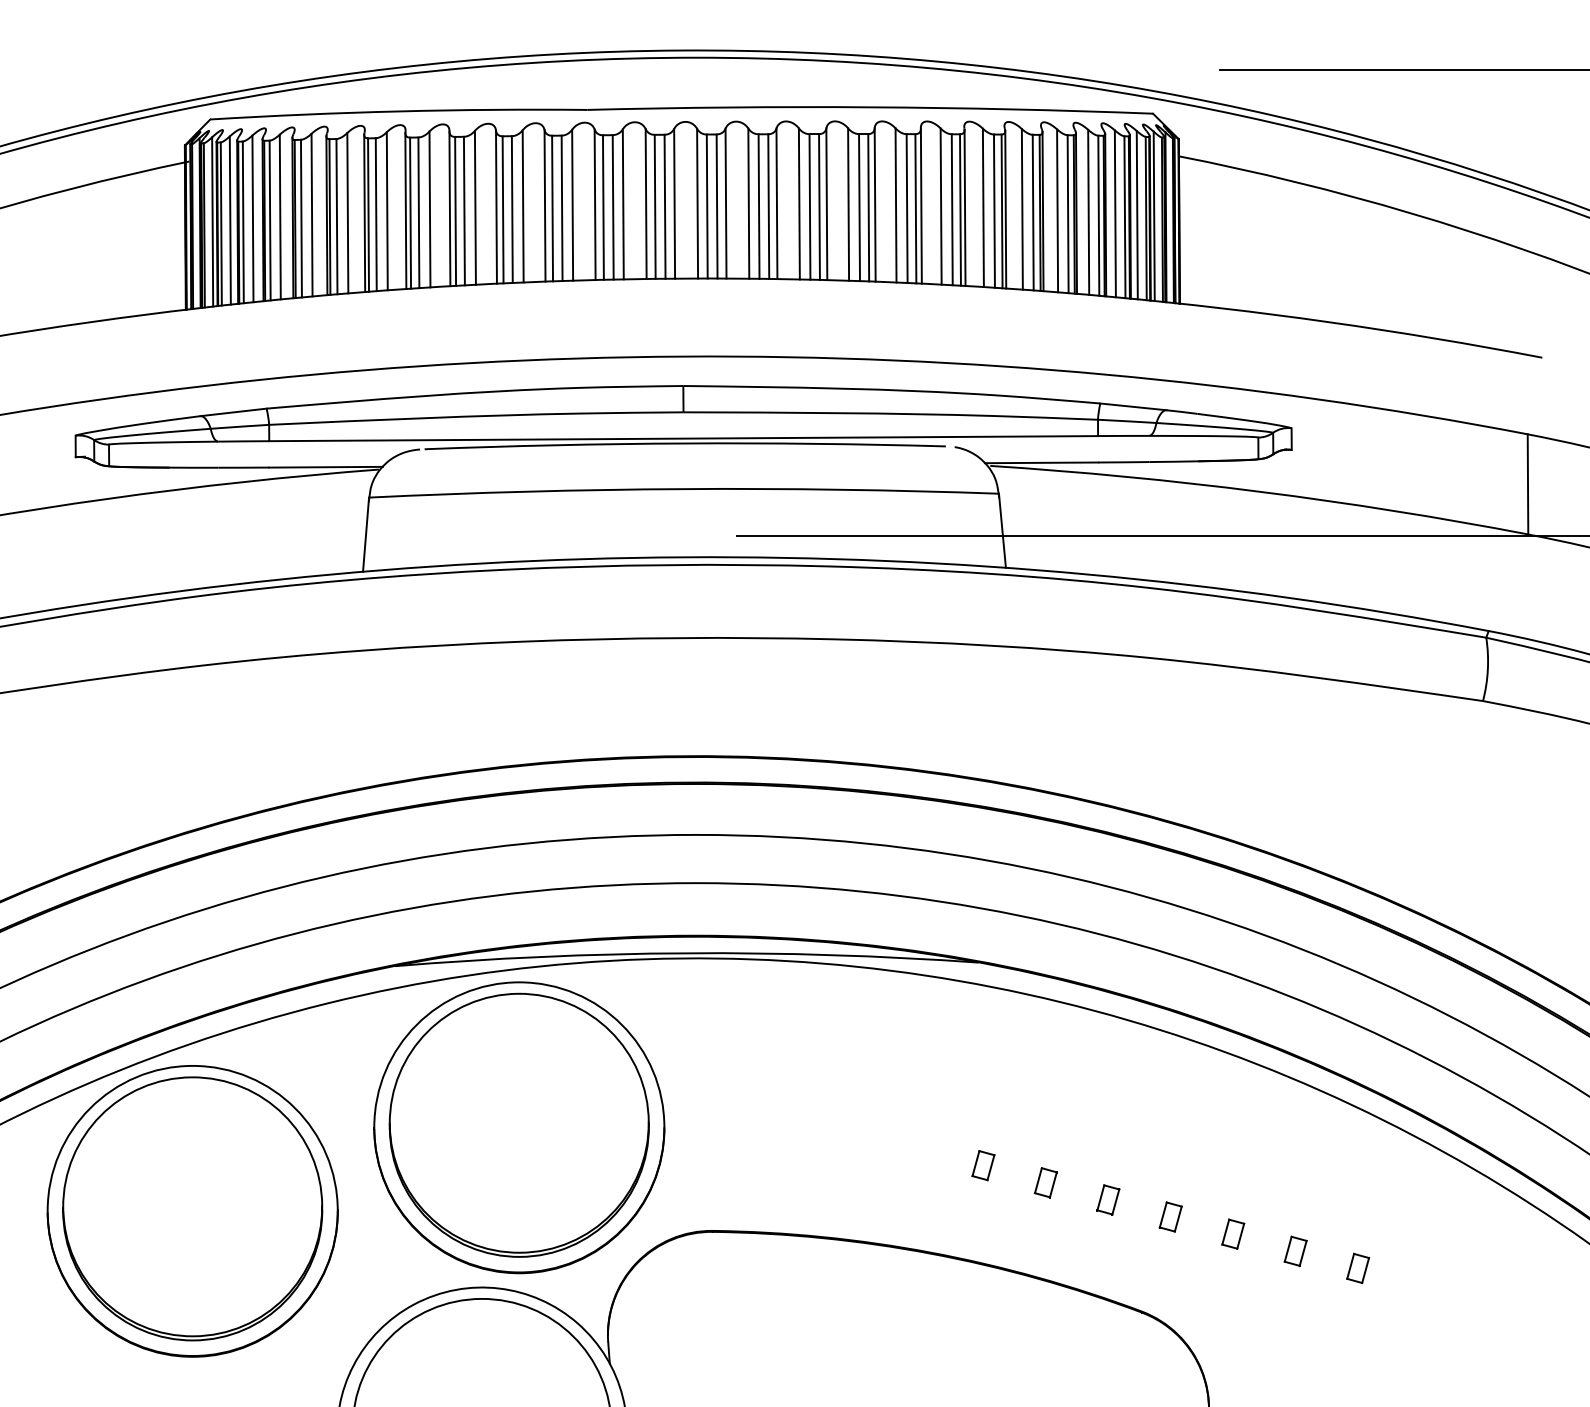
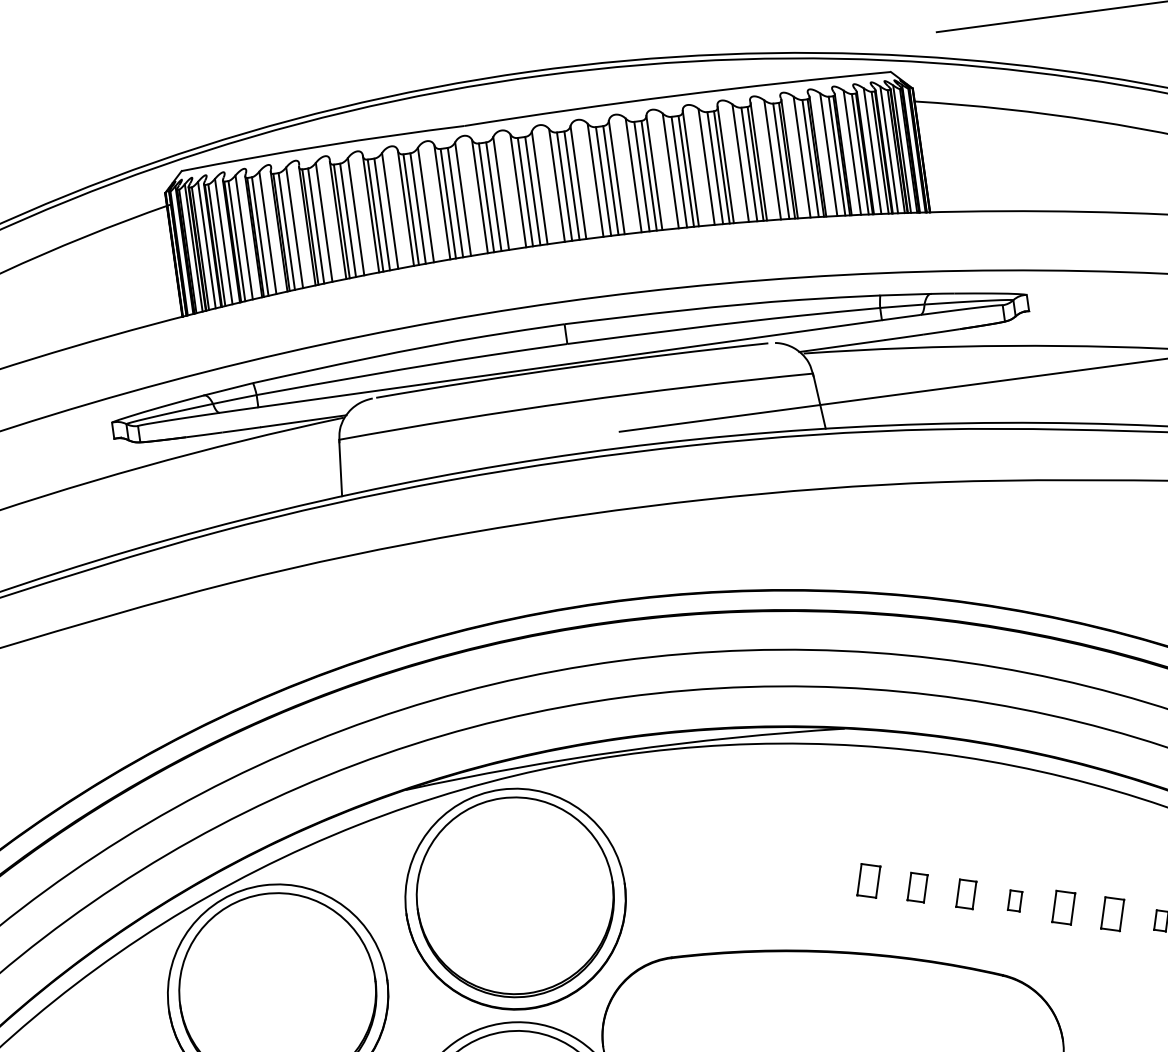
part: (983, 1165) -> (868, 880), size x1.6
part: (1045, 1182) -> (917, 887), size x1.4
part: (1108, 1199) -> (966, 894), size x1.4
part: (1233, 1233) -> (1063, 907), size x1.6
part: (1295, 1251) -> (1112, 914), size x1.6

